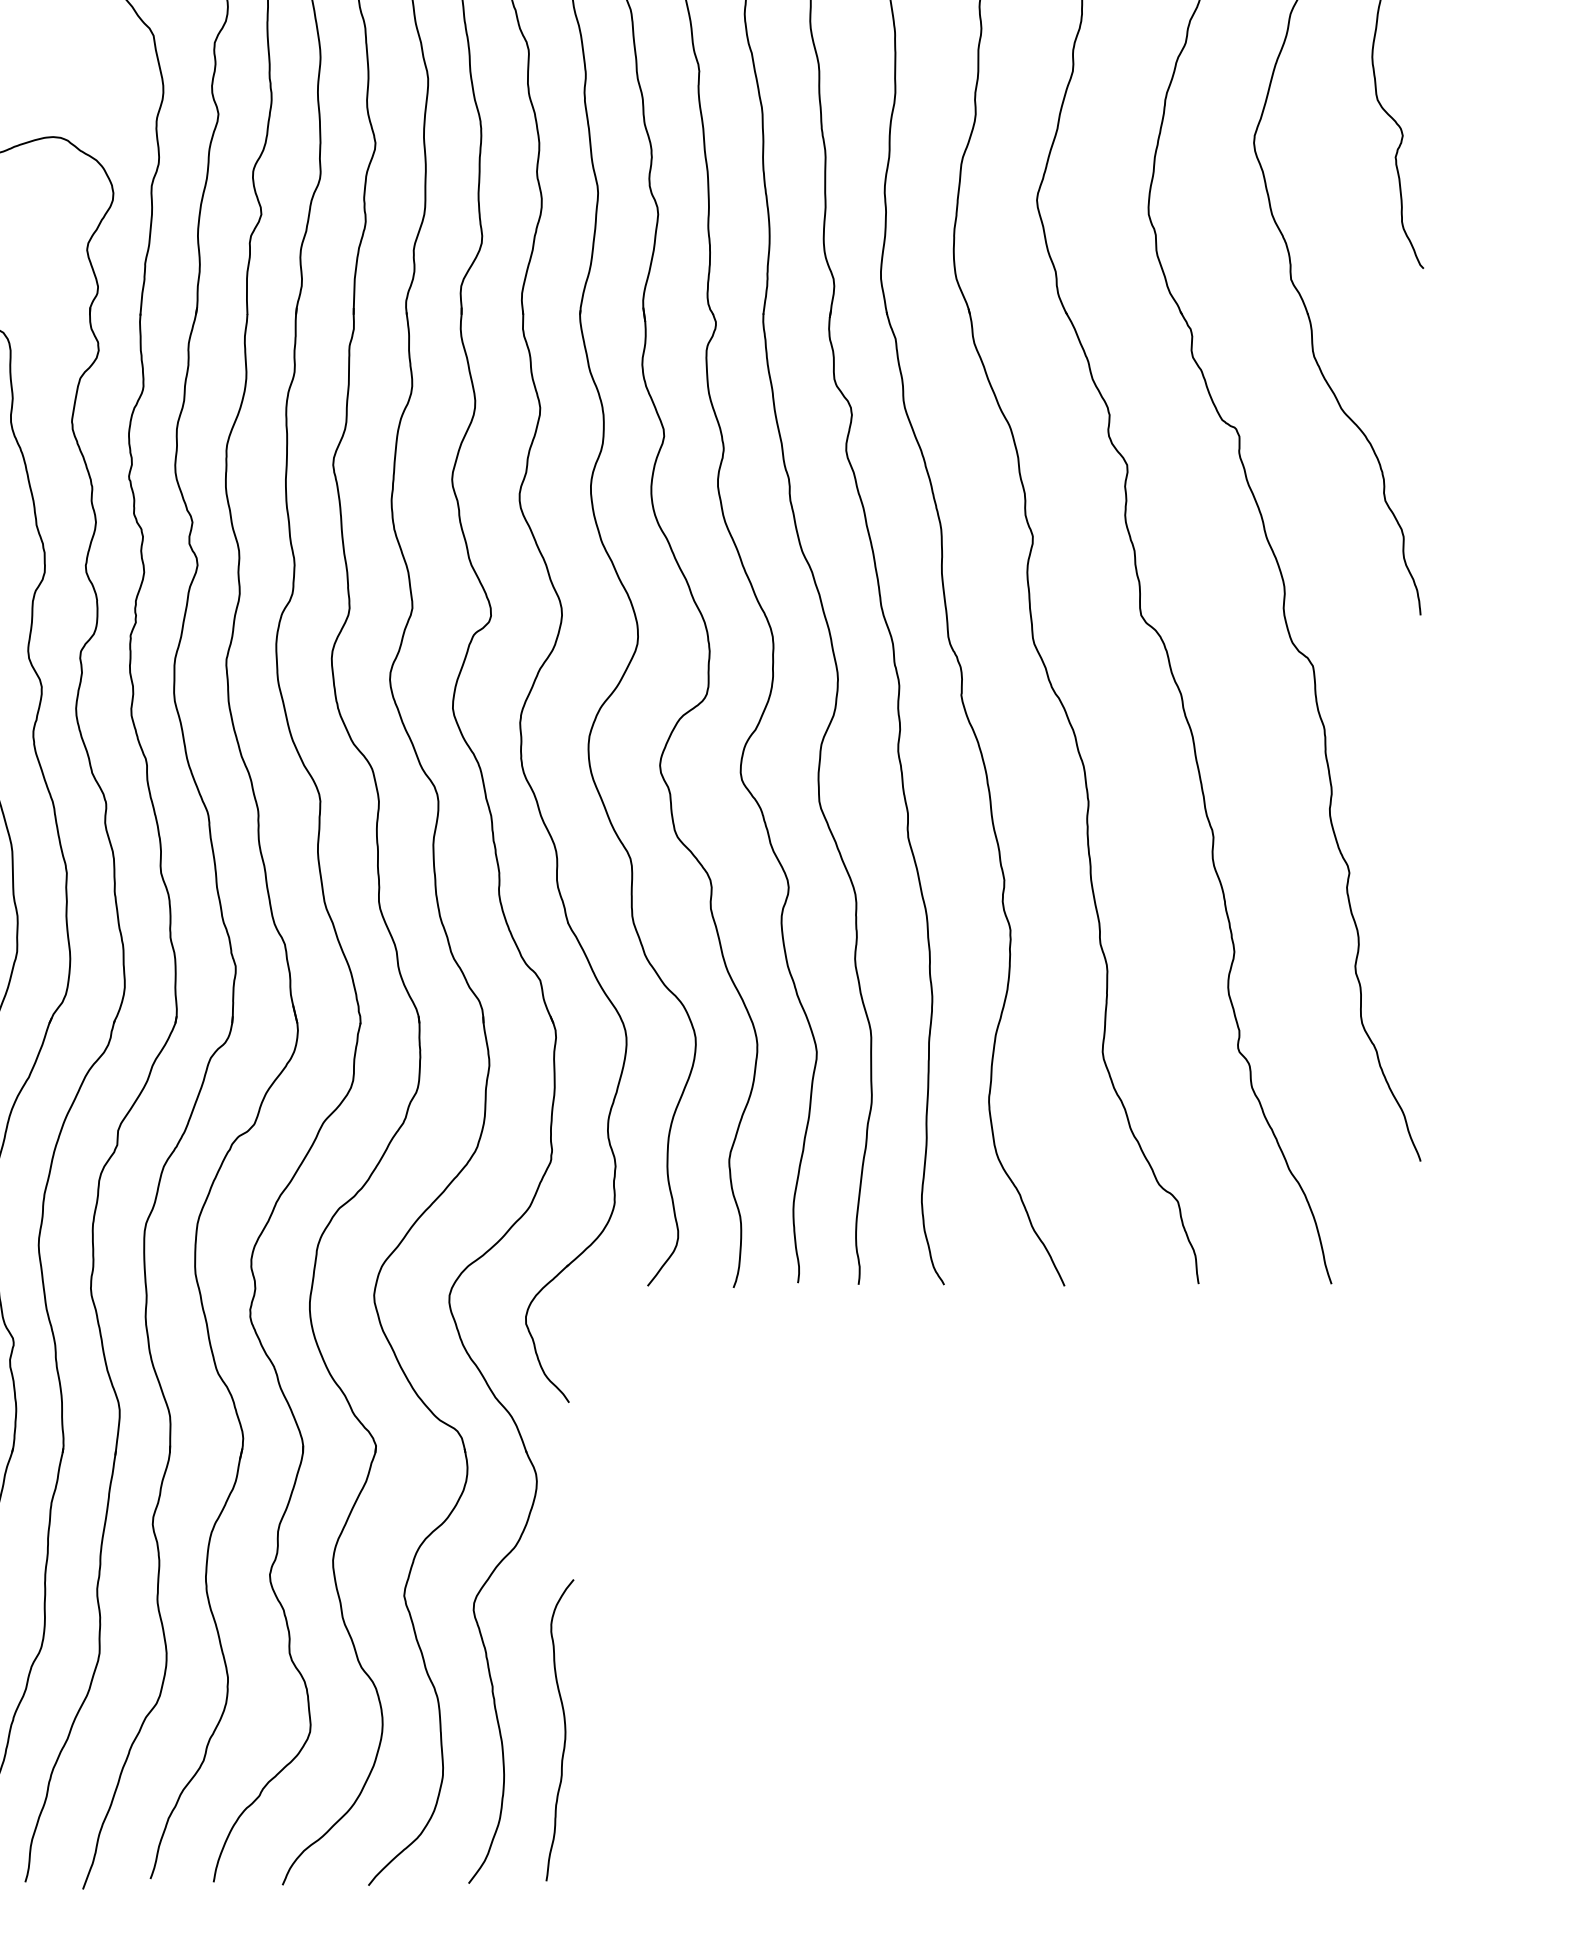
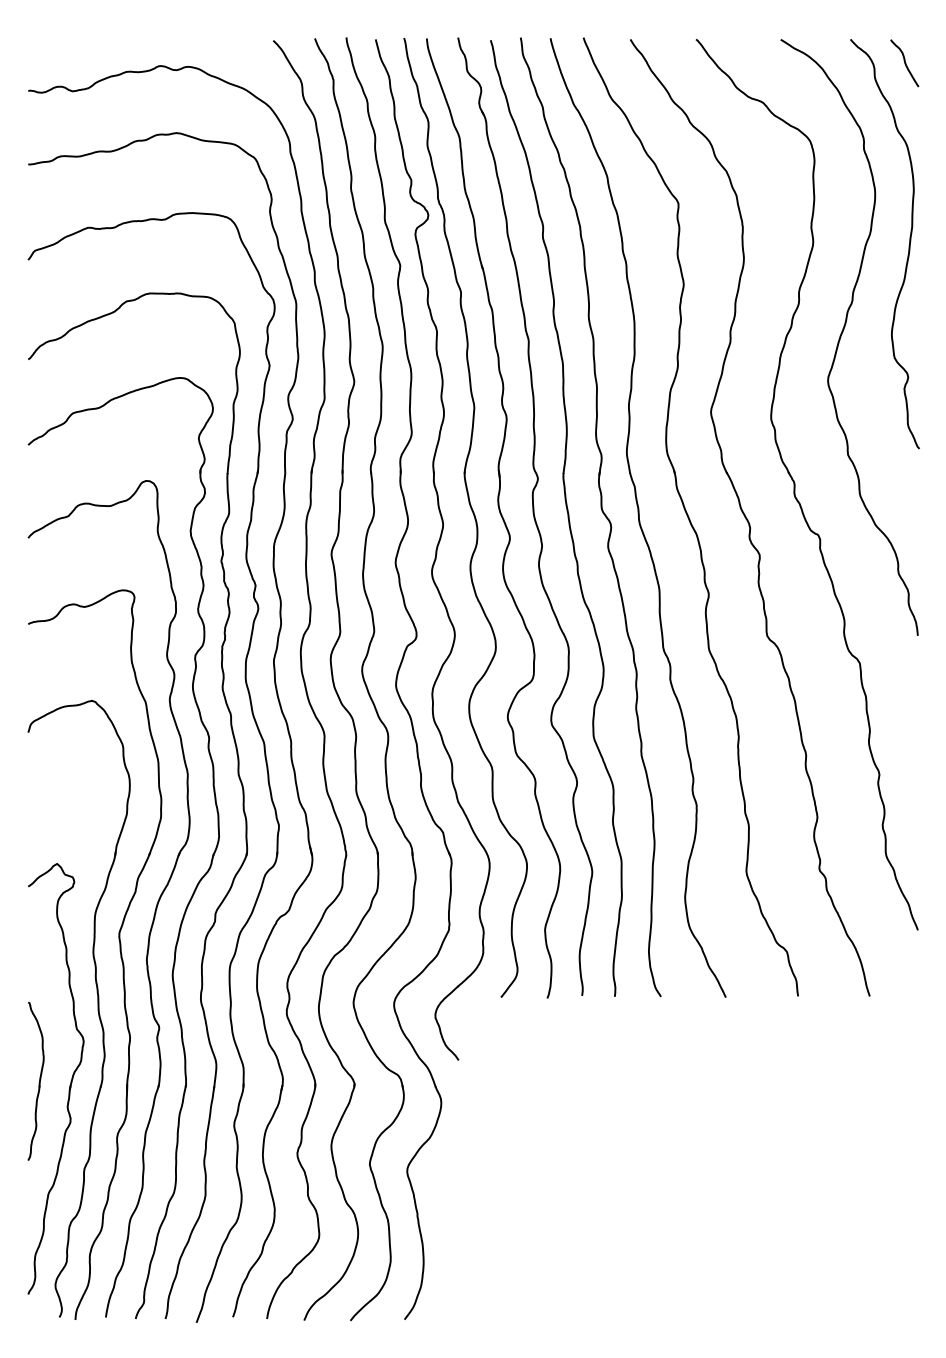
curve: (563, 1729) -> (455, 1236), removed

